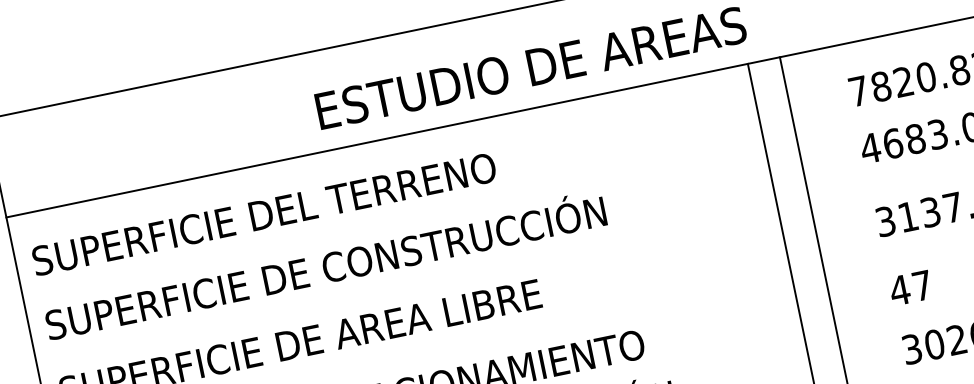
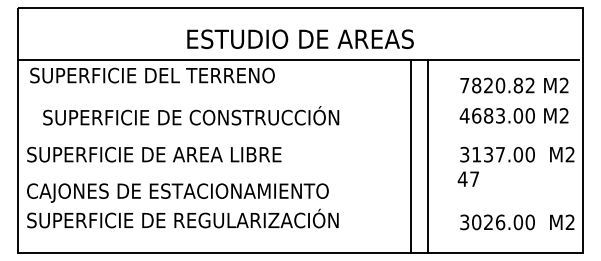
text: (264, 214) -> (152, 75), moved
text: (325, 264) -> (191, 115), moved
text: (908, 287) -> (467, 178), moved

